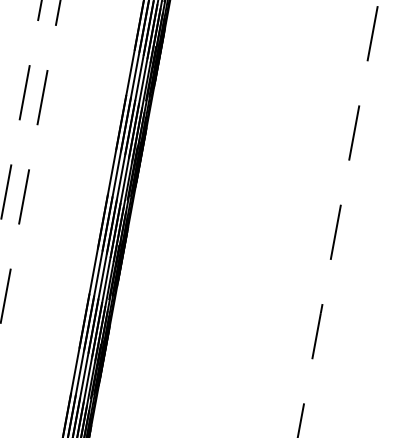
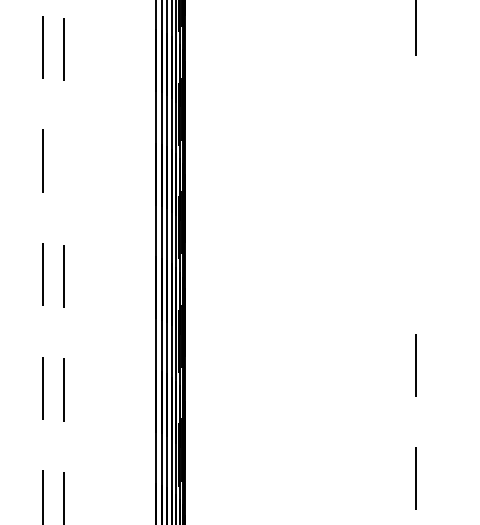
line: (42, 97) -> (64, 162), removed
line: (353, 132) -> (415, 137), removed
line: (335, 232) -> (415, 251), removed

